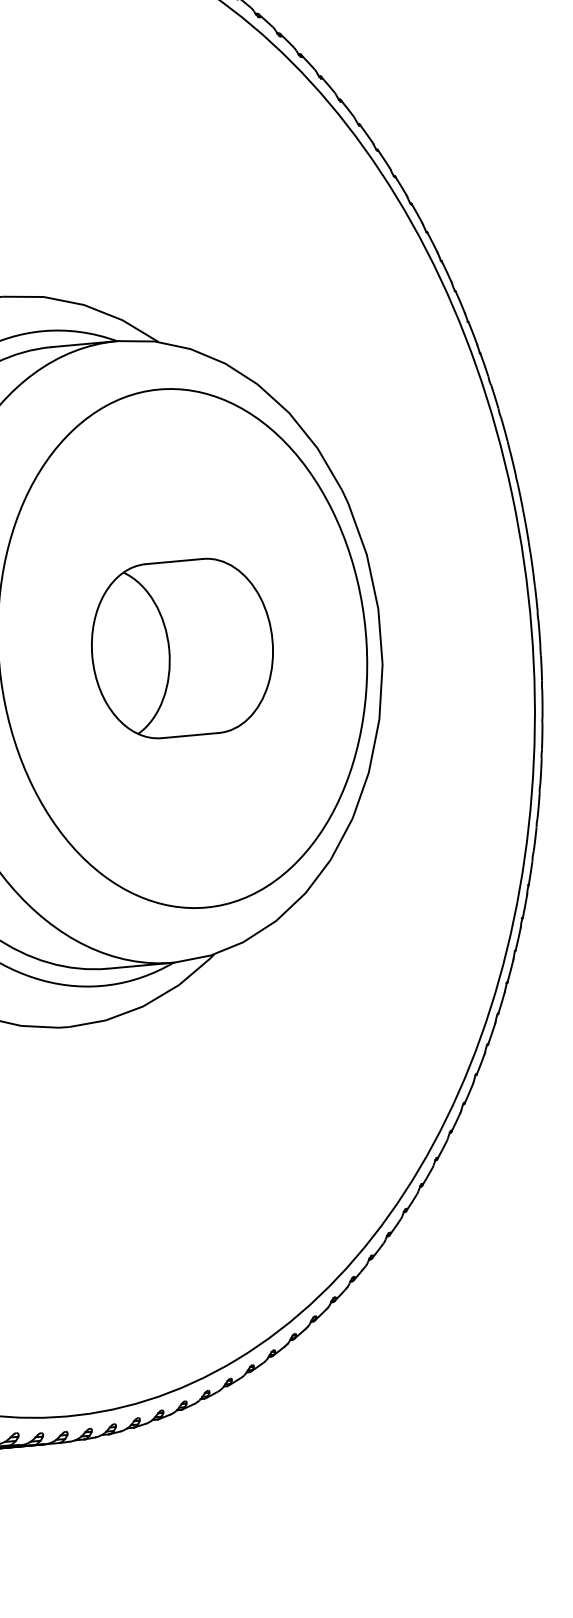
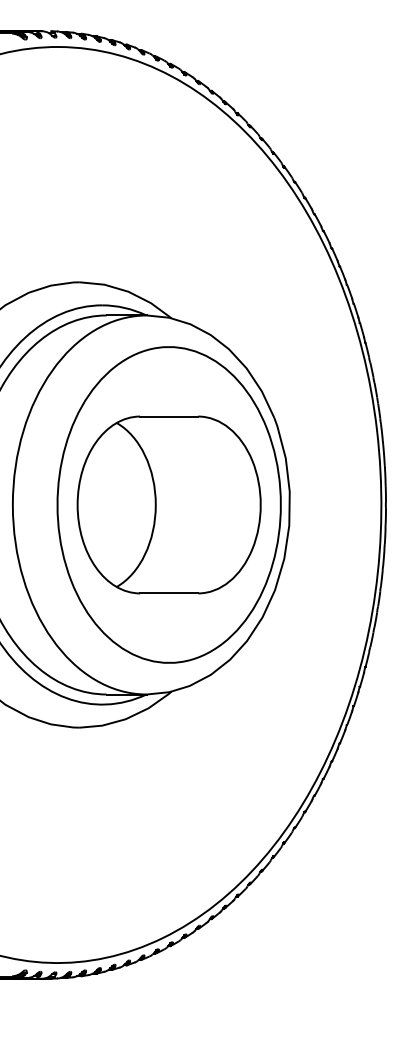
part: (181, 647) -> (168, 504), size x1.67

